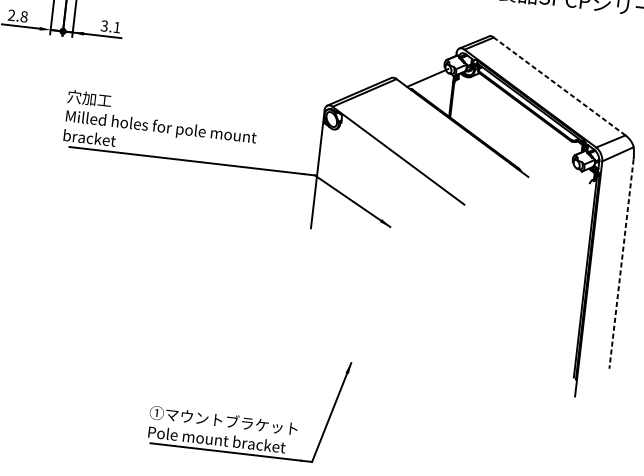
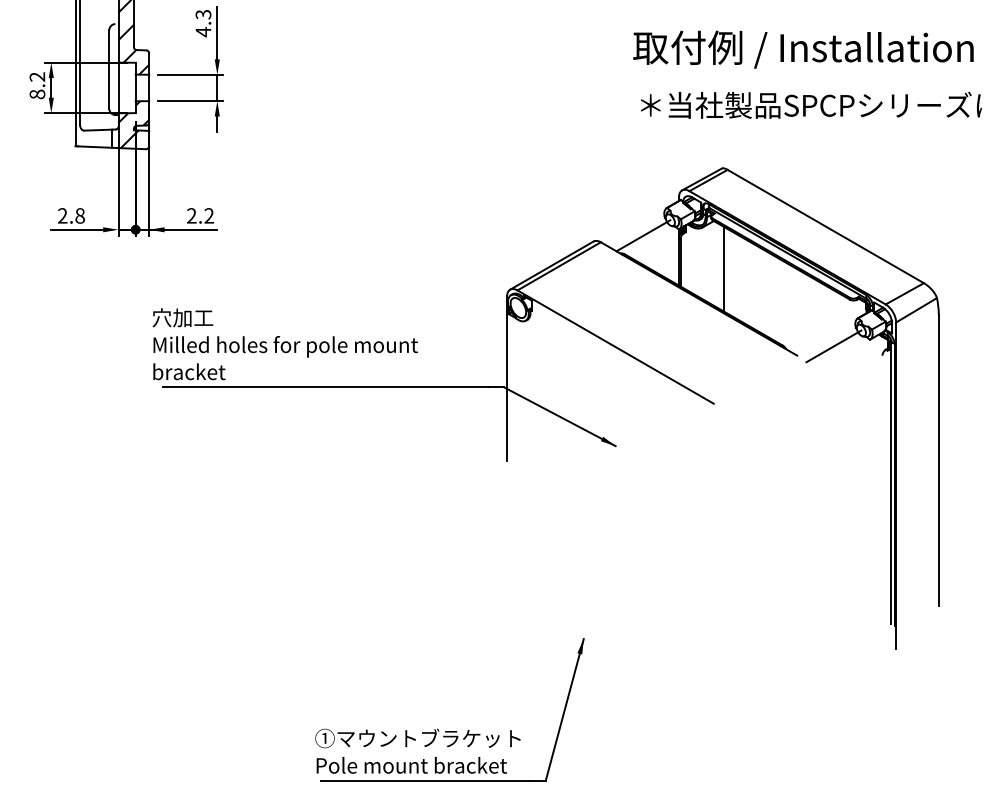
text: (110, 26) -> (199, 215), 3.1 -> 2.2
line: (559, 86) -> (825, 226), dashed -> solid
line: (483, 108) -> (724, 269), added
line: (555, 173) -> (833, 346), added
line: (621, 264) -> (938, 460), dashed -> solid

